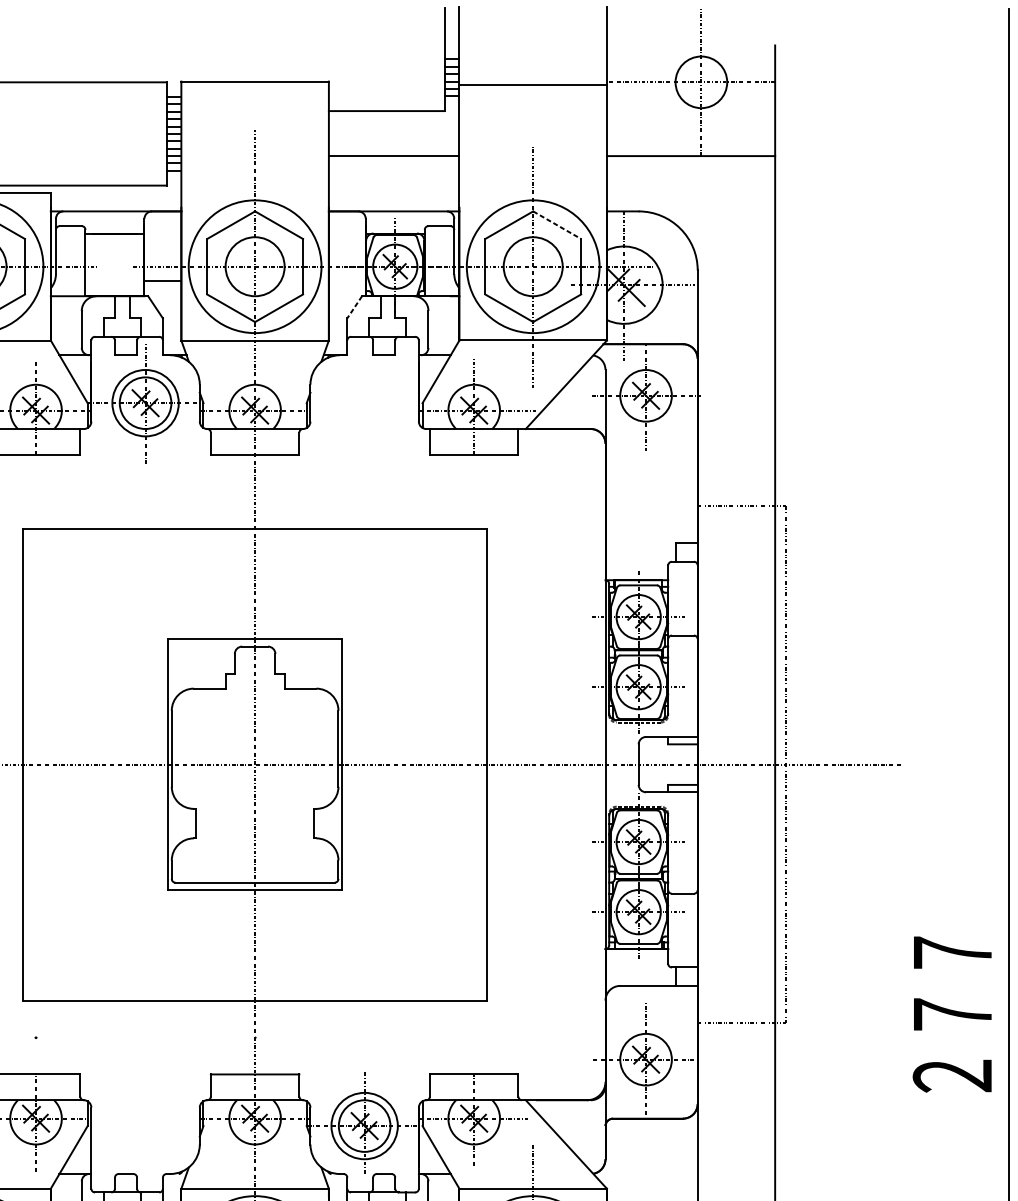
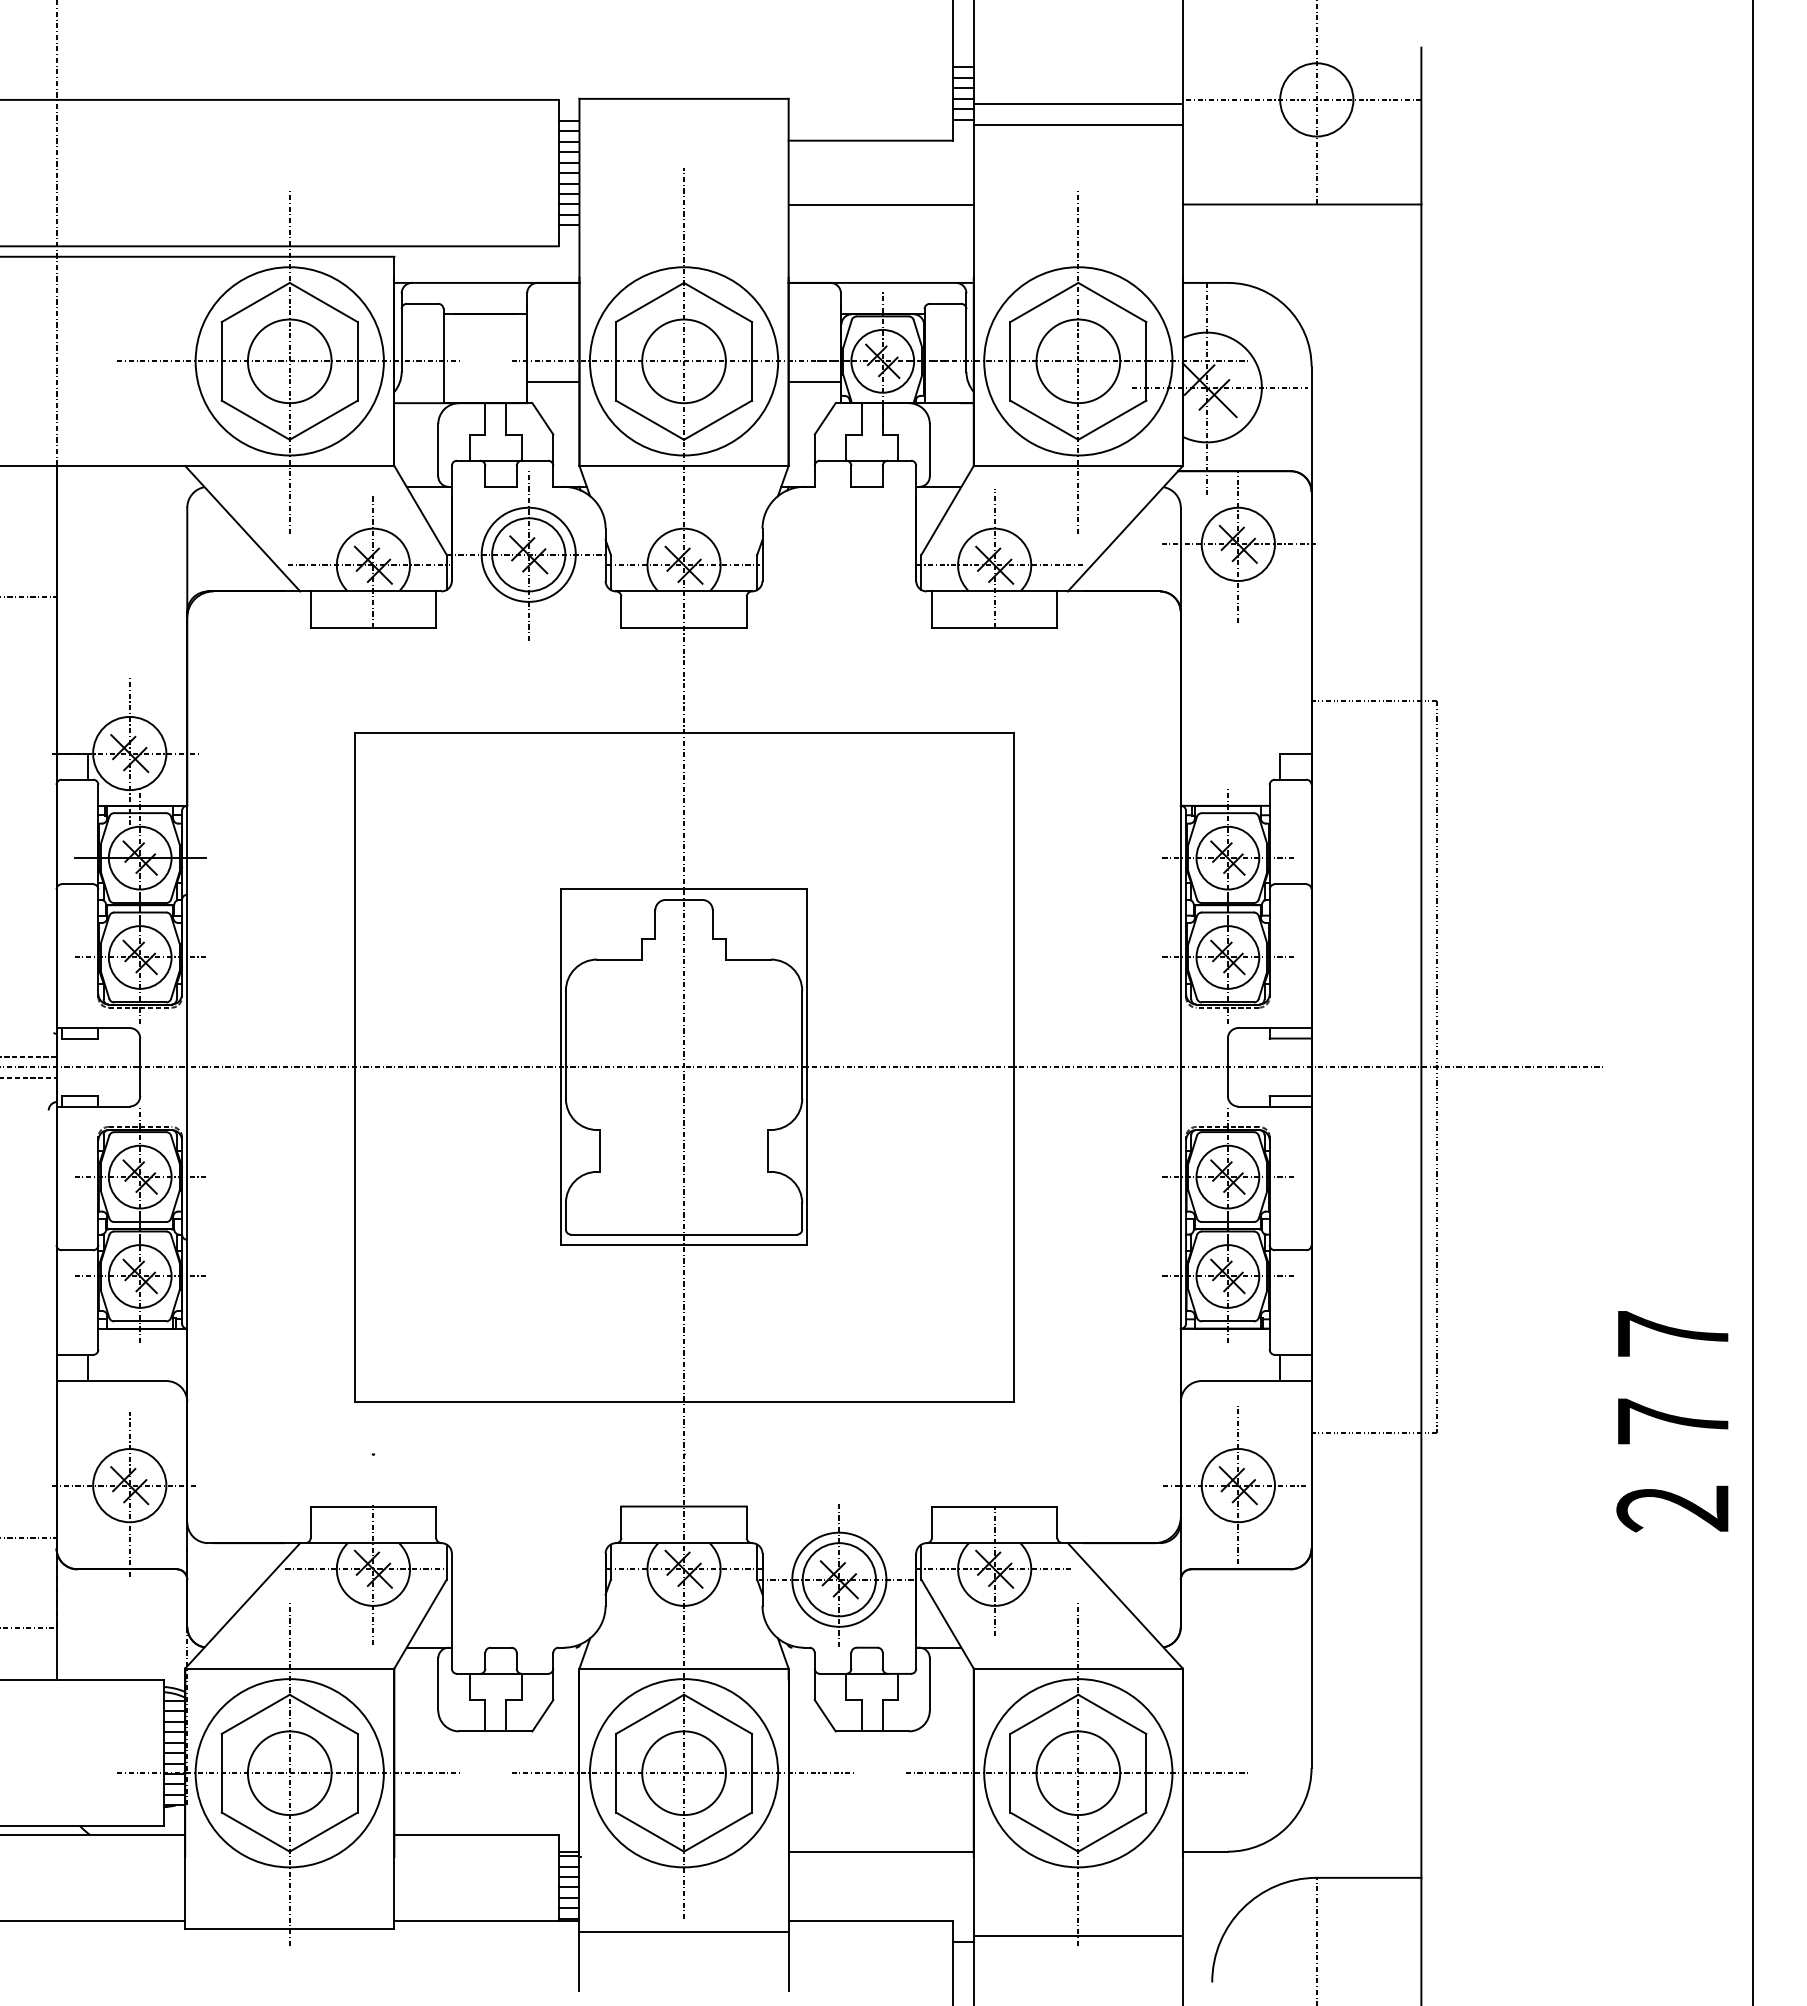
line: (532, 100) -> (1077, 125), added
line: (557, 225) -> (1112, 302), dashed -> solid
line: (347, 281) -> (814, 382), added
line: (354, 307) -> (825, 418), dashed -> solid

